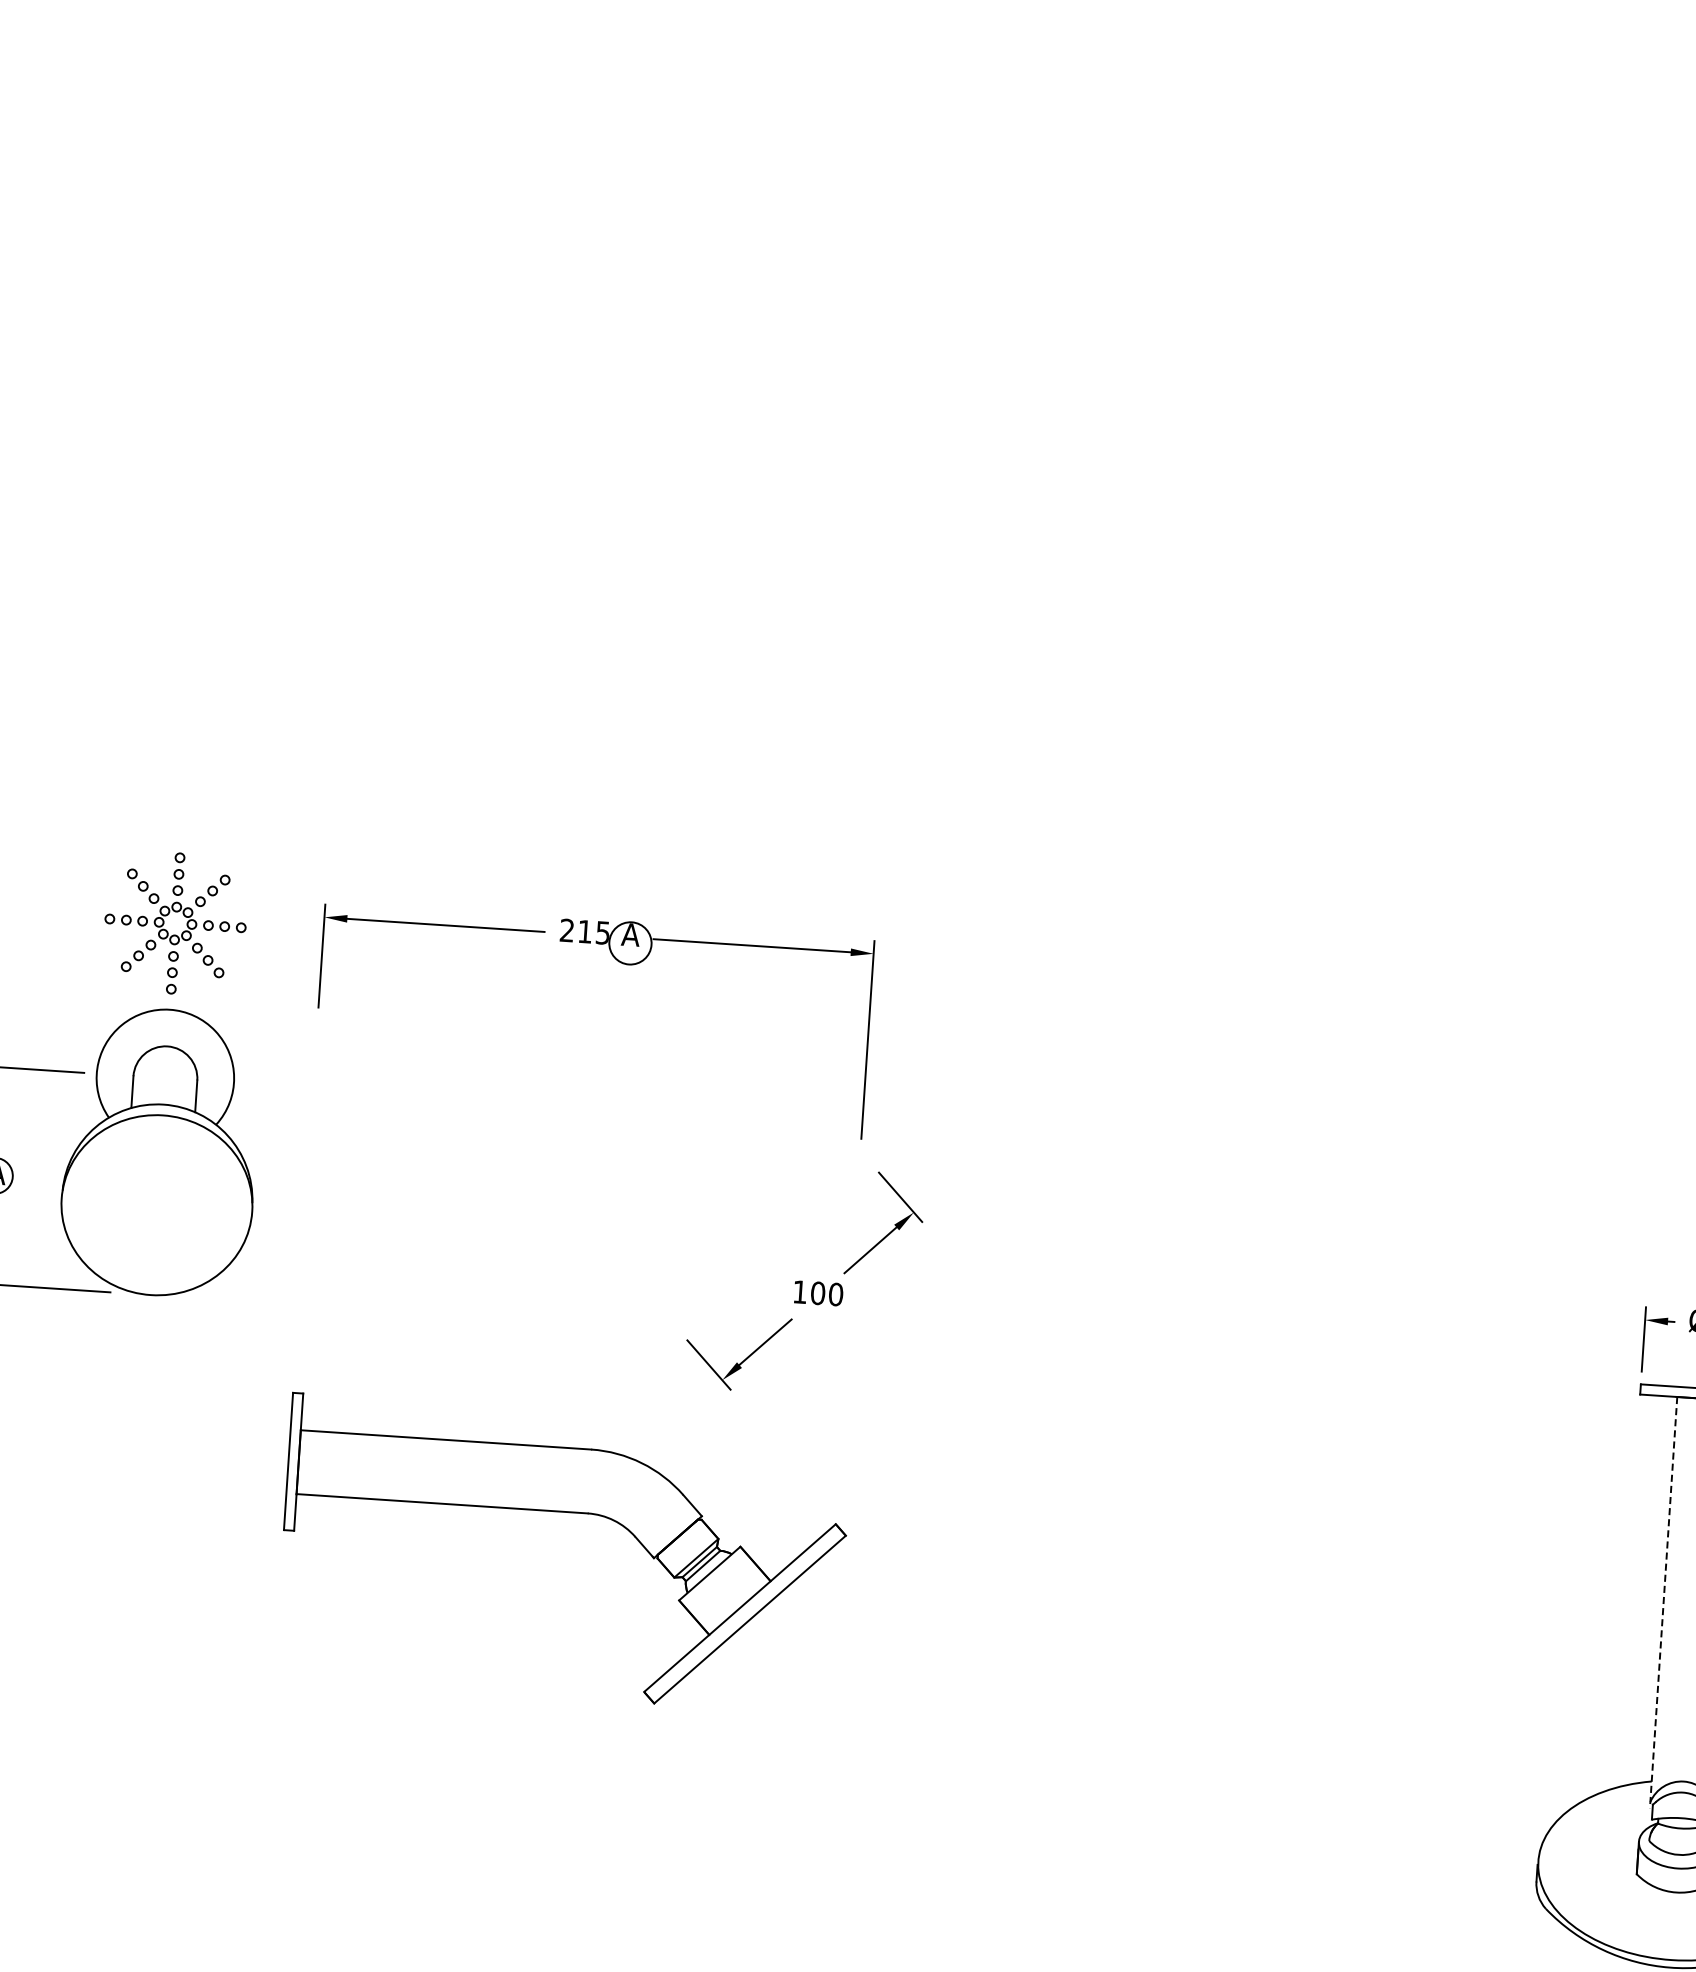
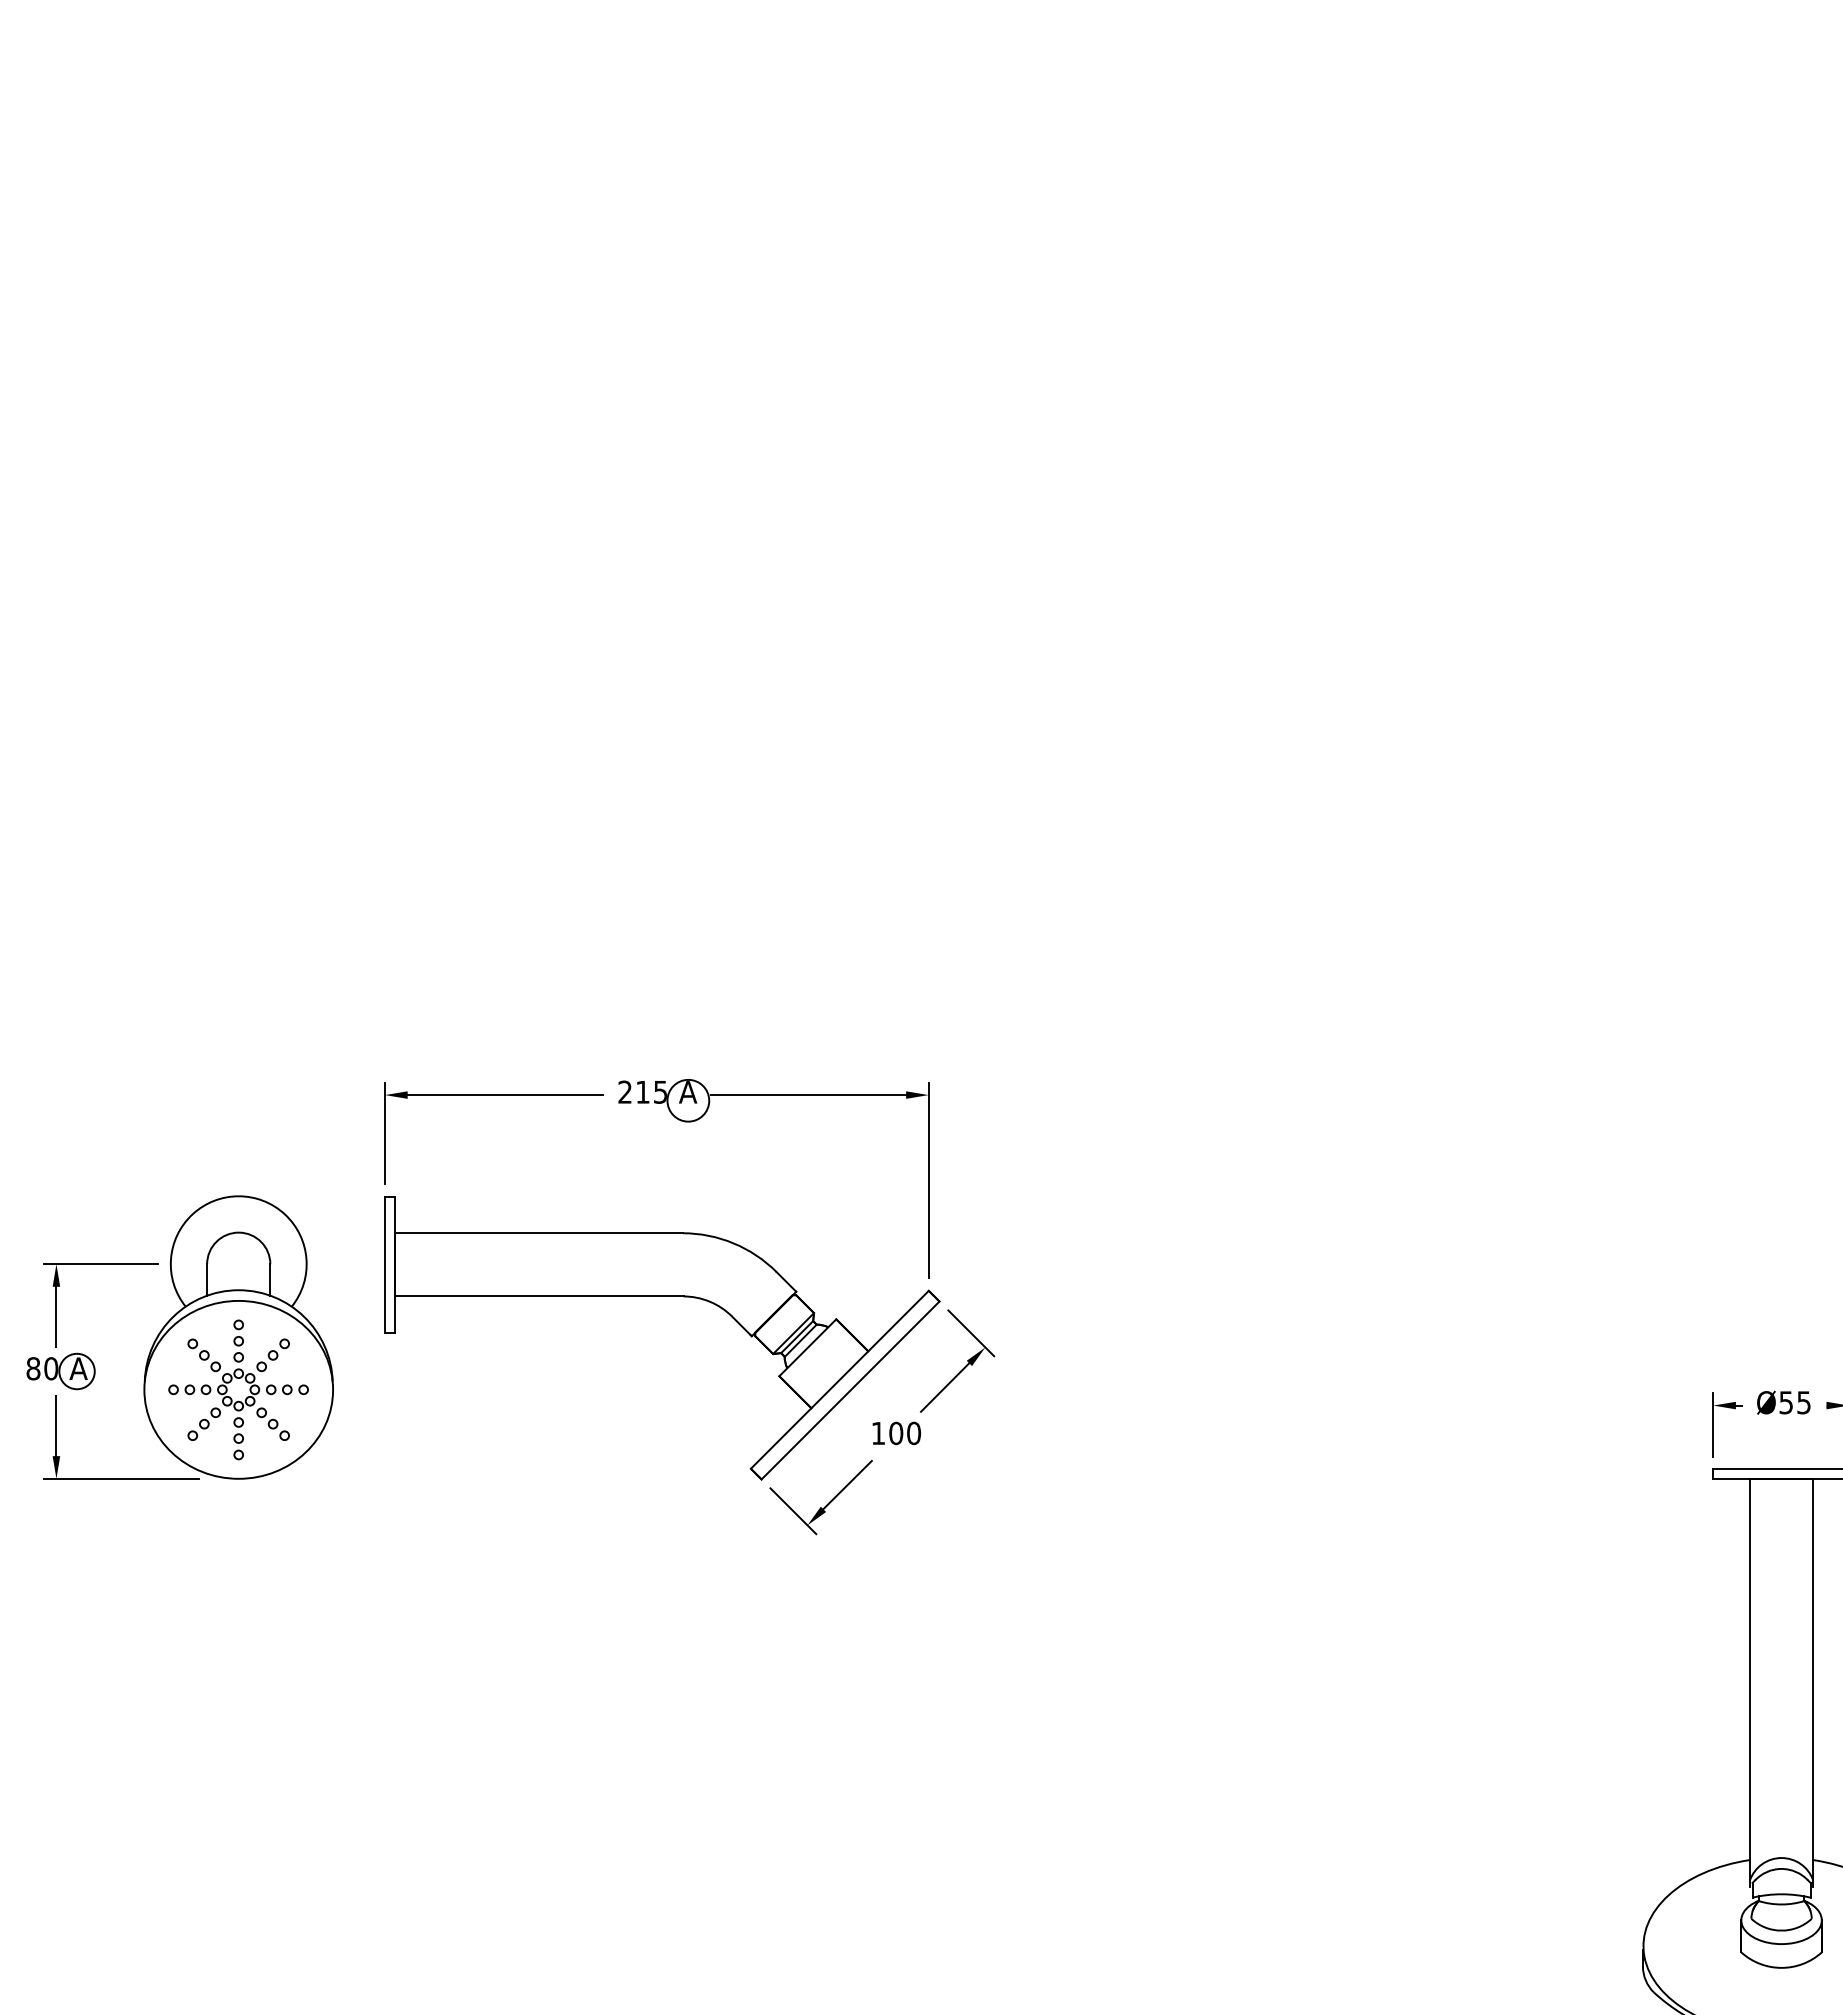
part: (168, 914) -> (231, 1381), moved
part: (566, 1512) -> (662, 1296), moved
line: (1663, 1602) -> (1749, 1682), dashed -> solid

